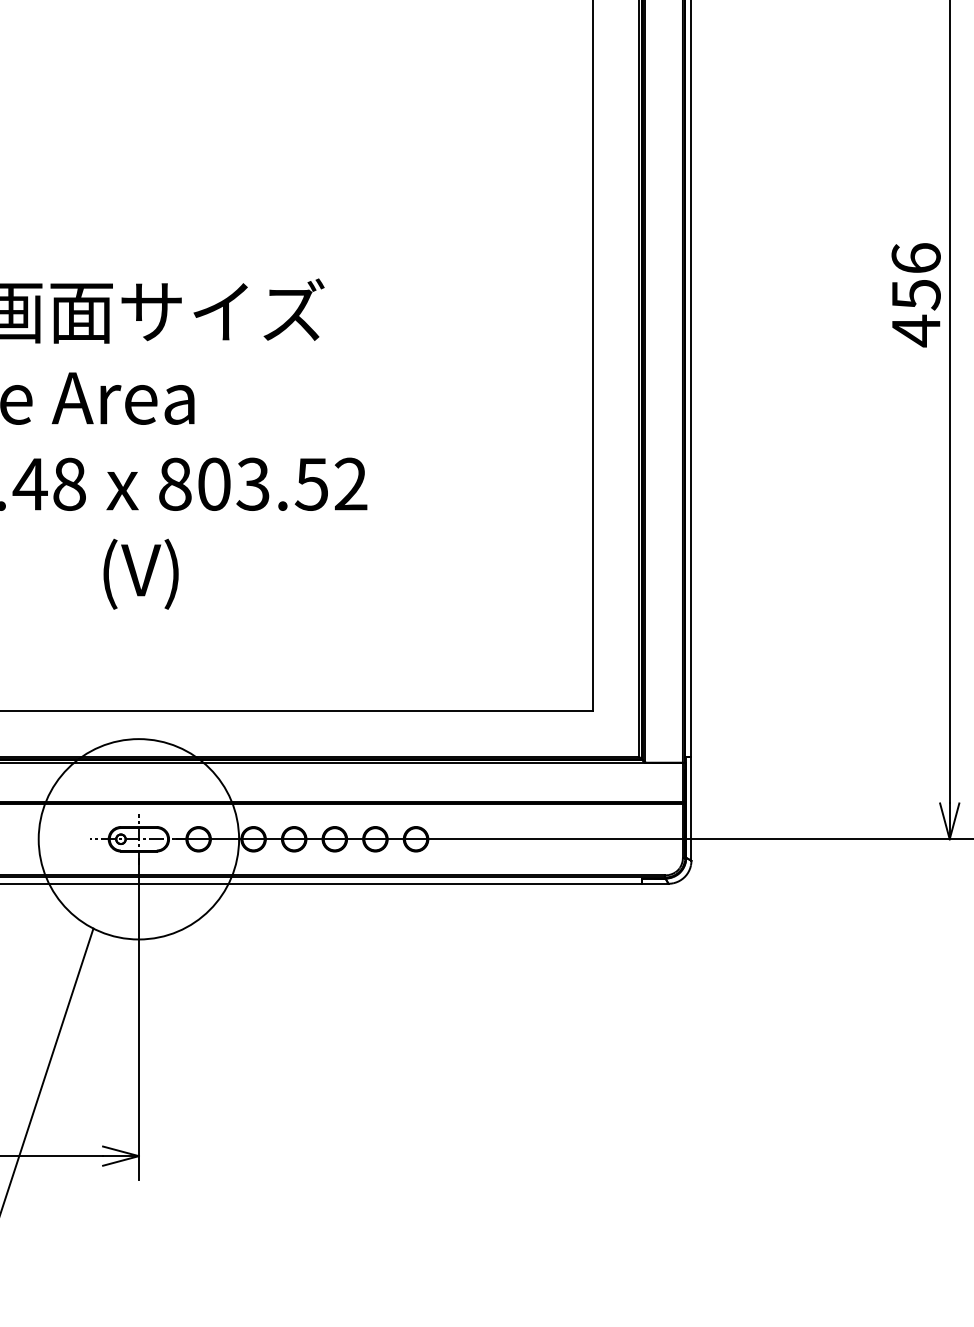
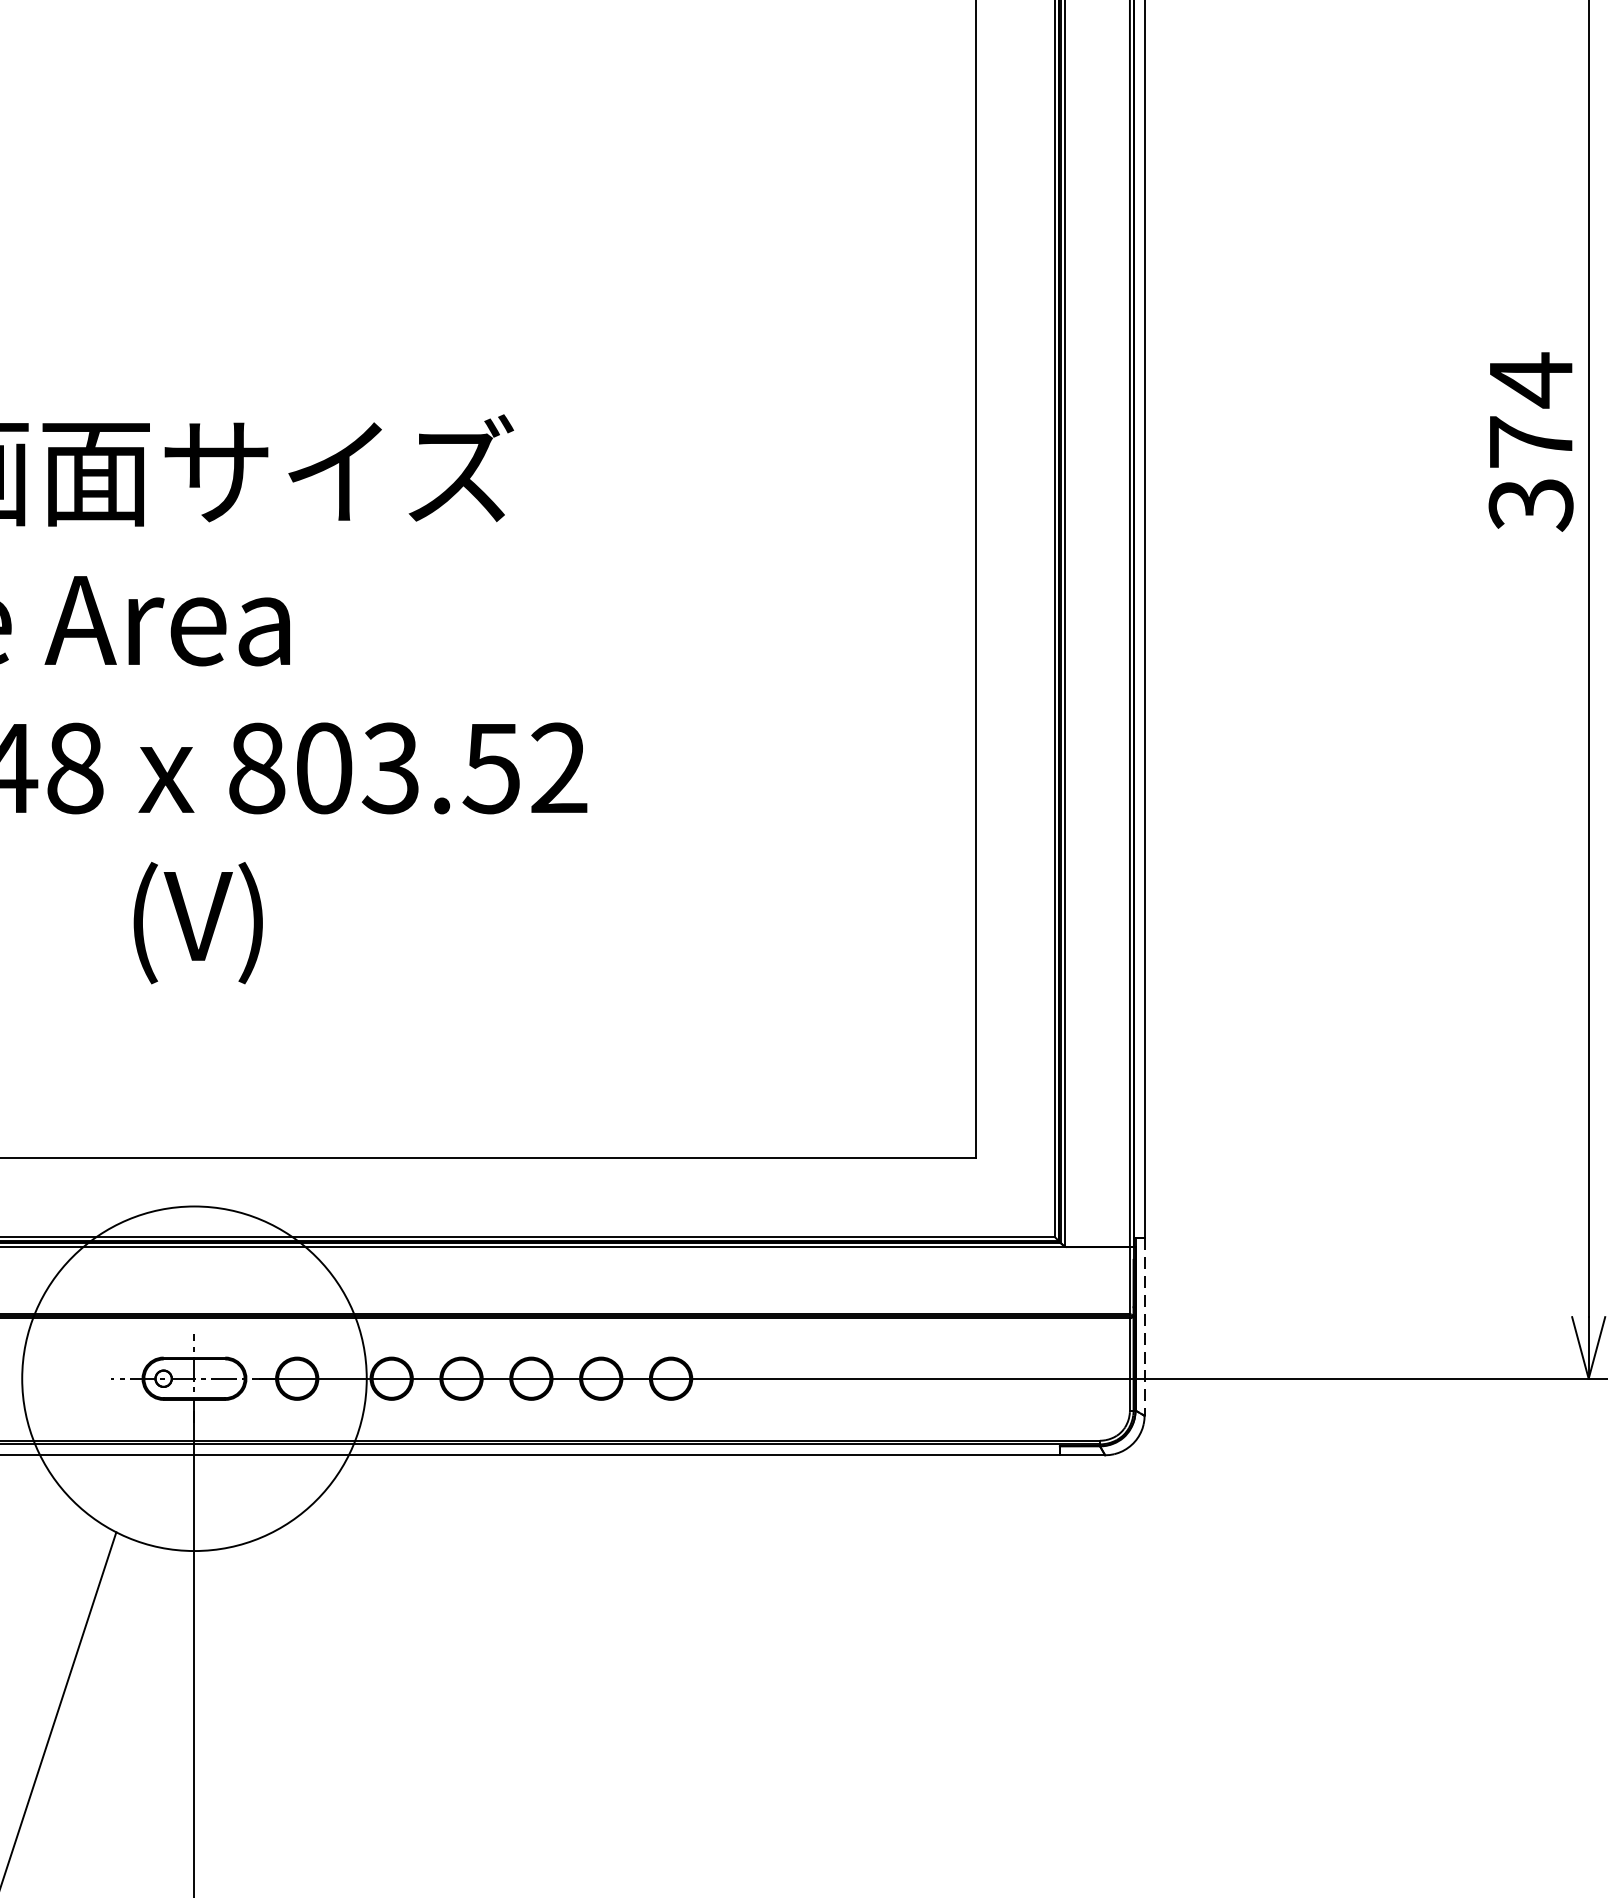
text: (915, 294) -> (1529, 441), 456 -> 374
line: (691, 809) -> (1144, 1327), solid -> dashed

